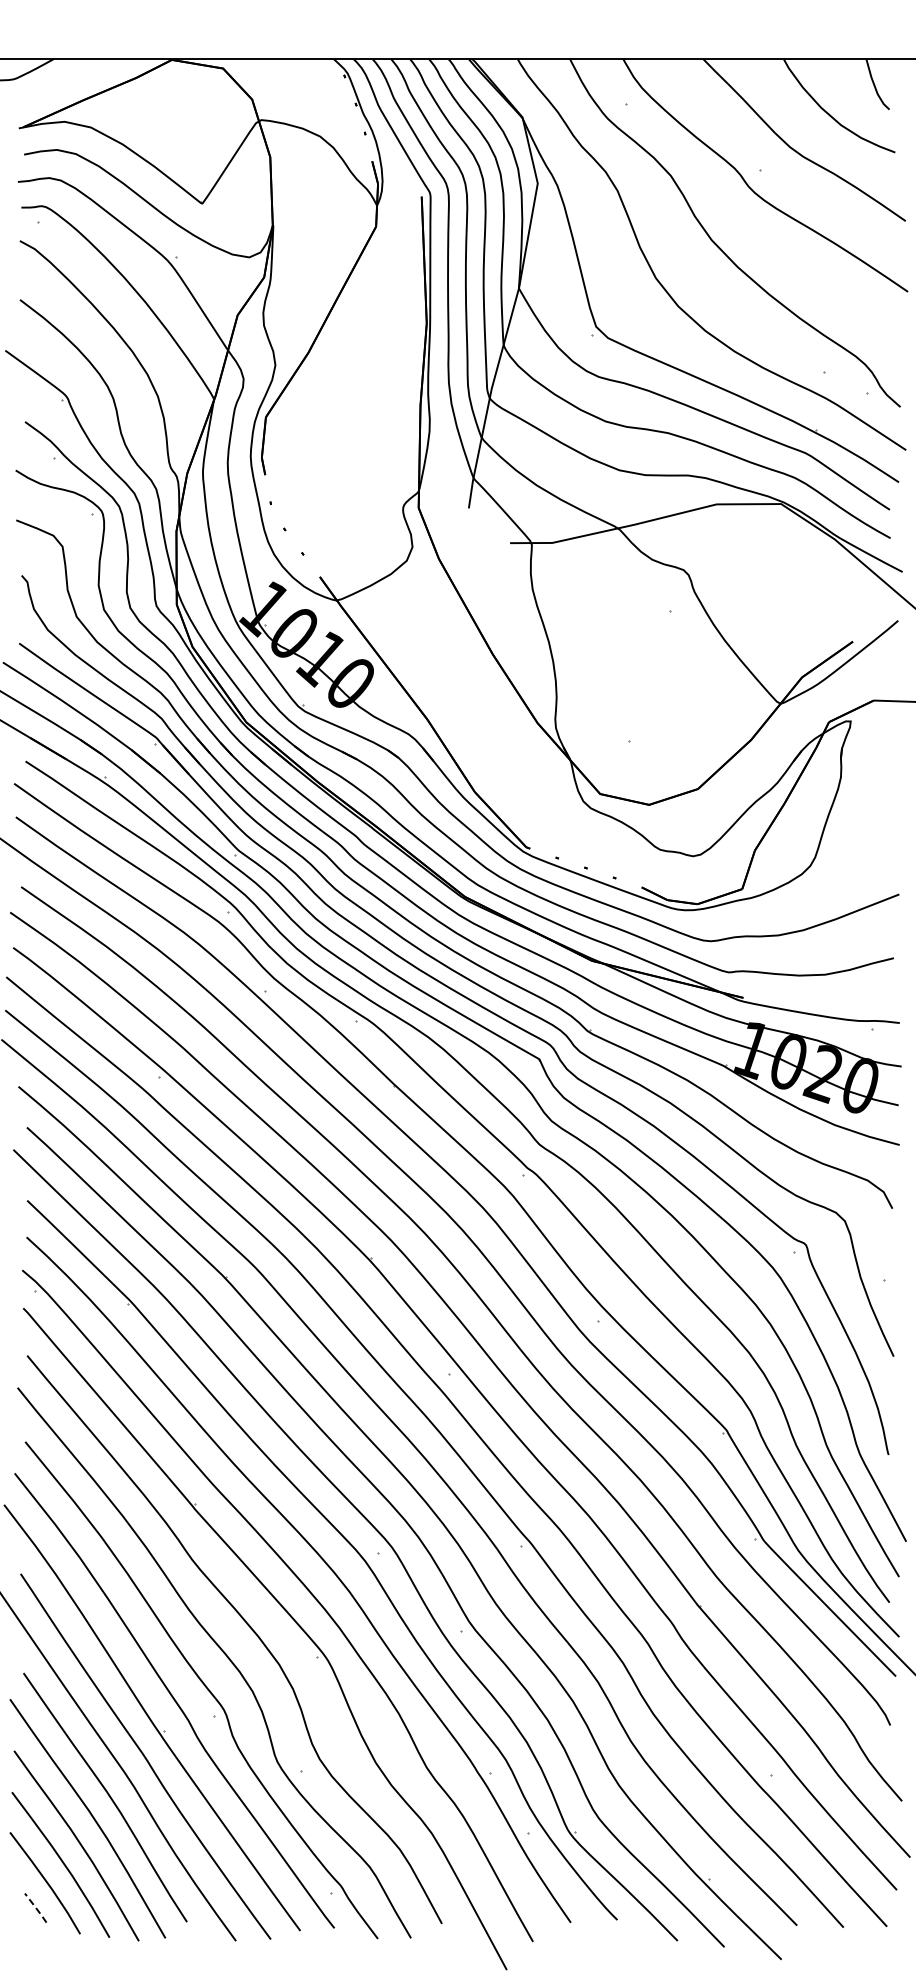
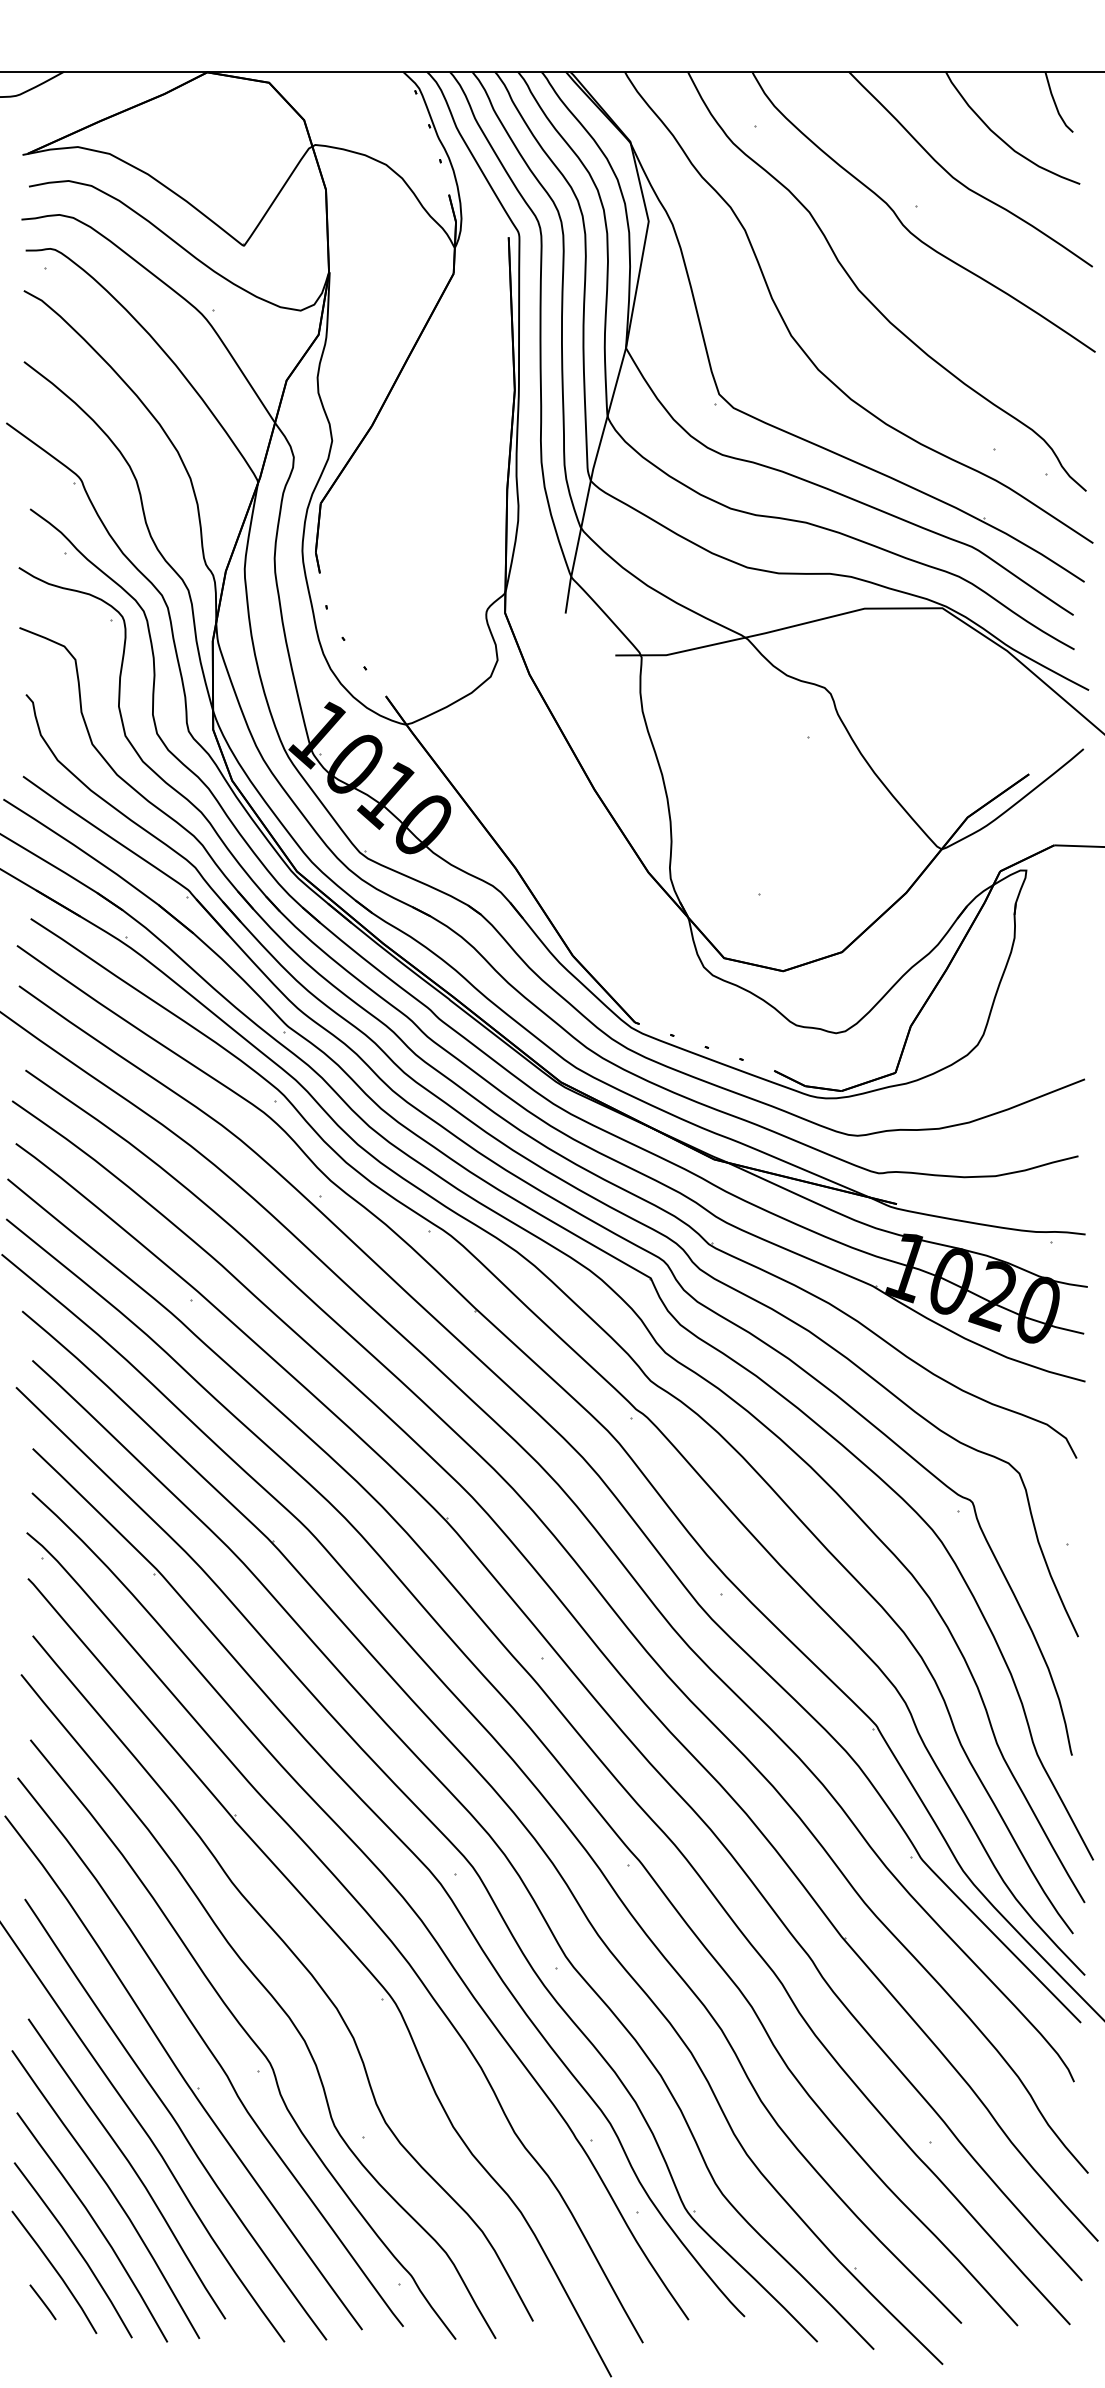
line: (35, 1907) -> (42, 2301), dashed -> solid

